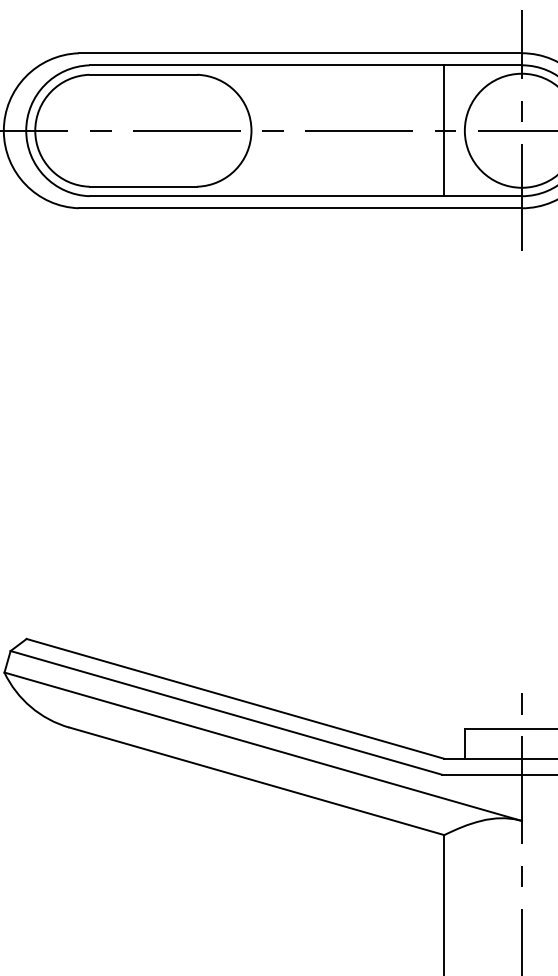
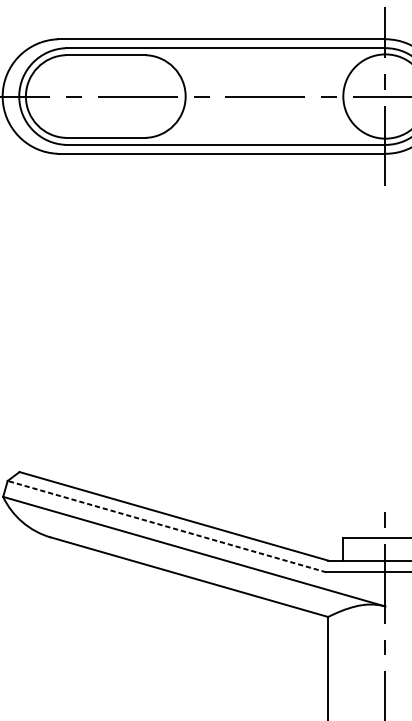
line: (444, 130) -> (328, 96), removed
line: (225, 712) -> (166, 526), solid -> dashed

